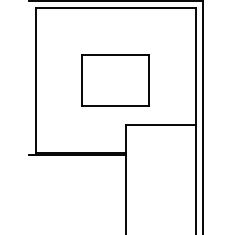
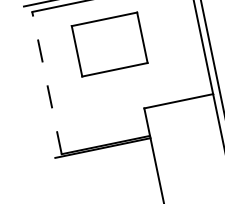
line: (35, 80) -> (46, 83), solid -> dashed
part: (115, 80) -> (109, 44), moved

